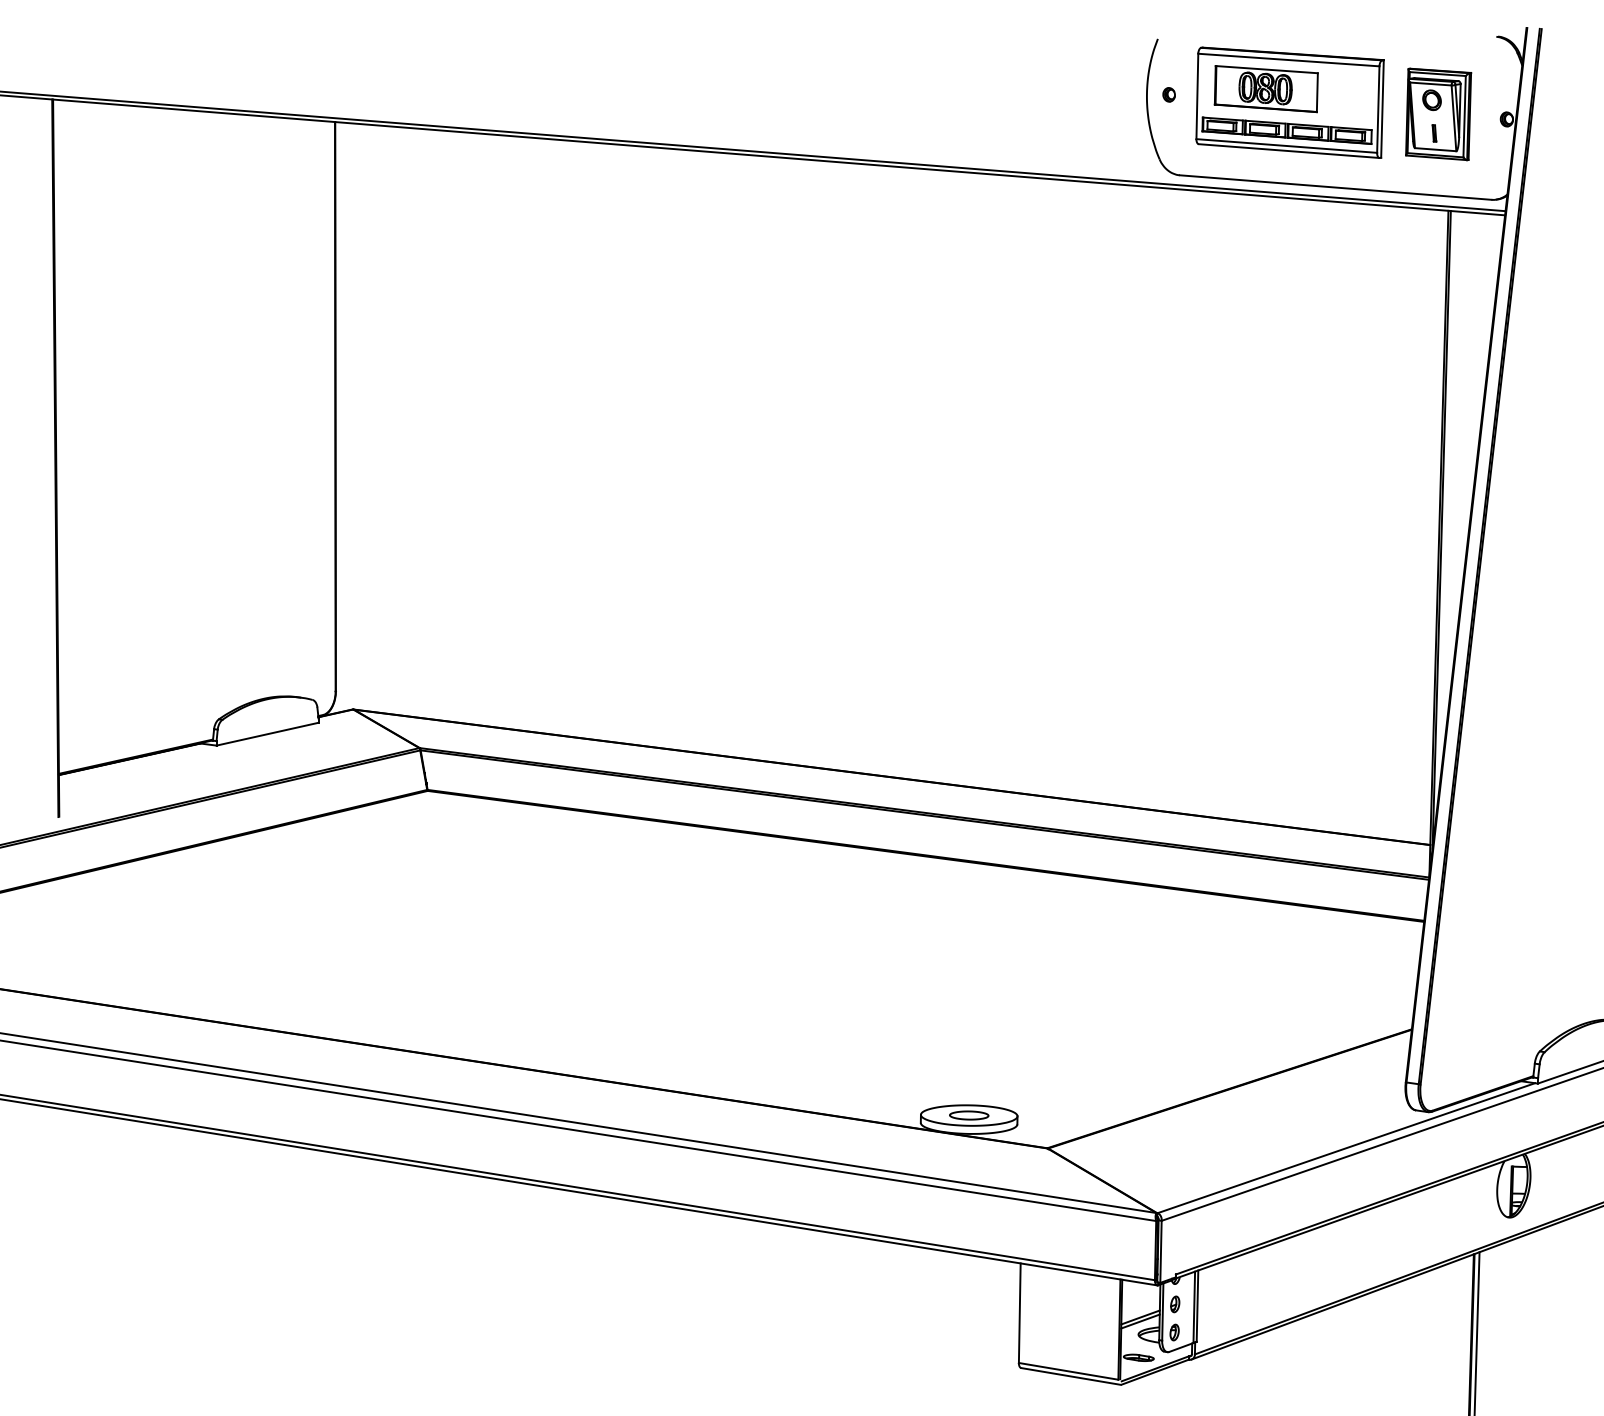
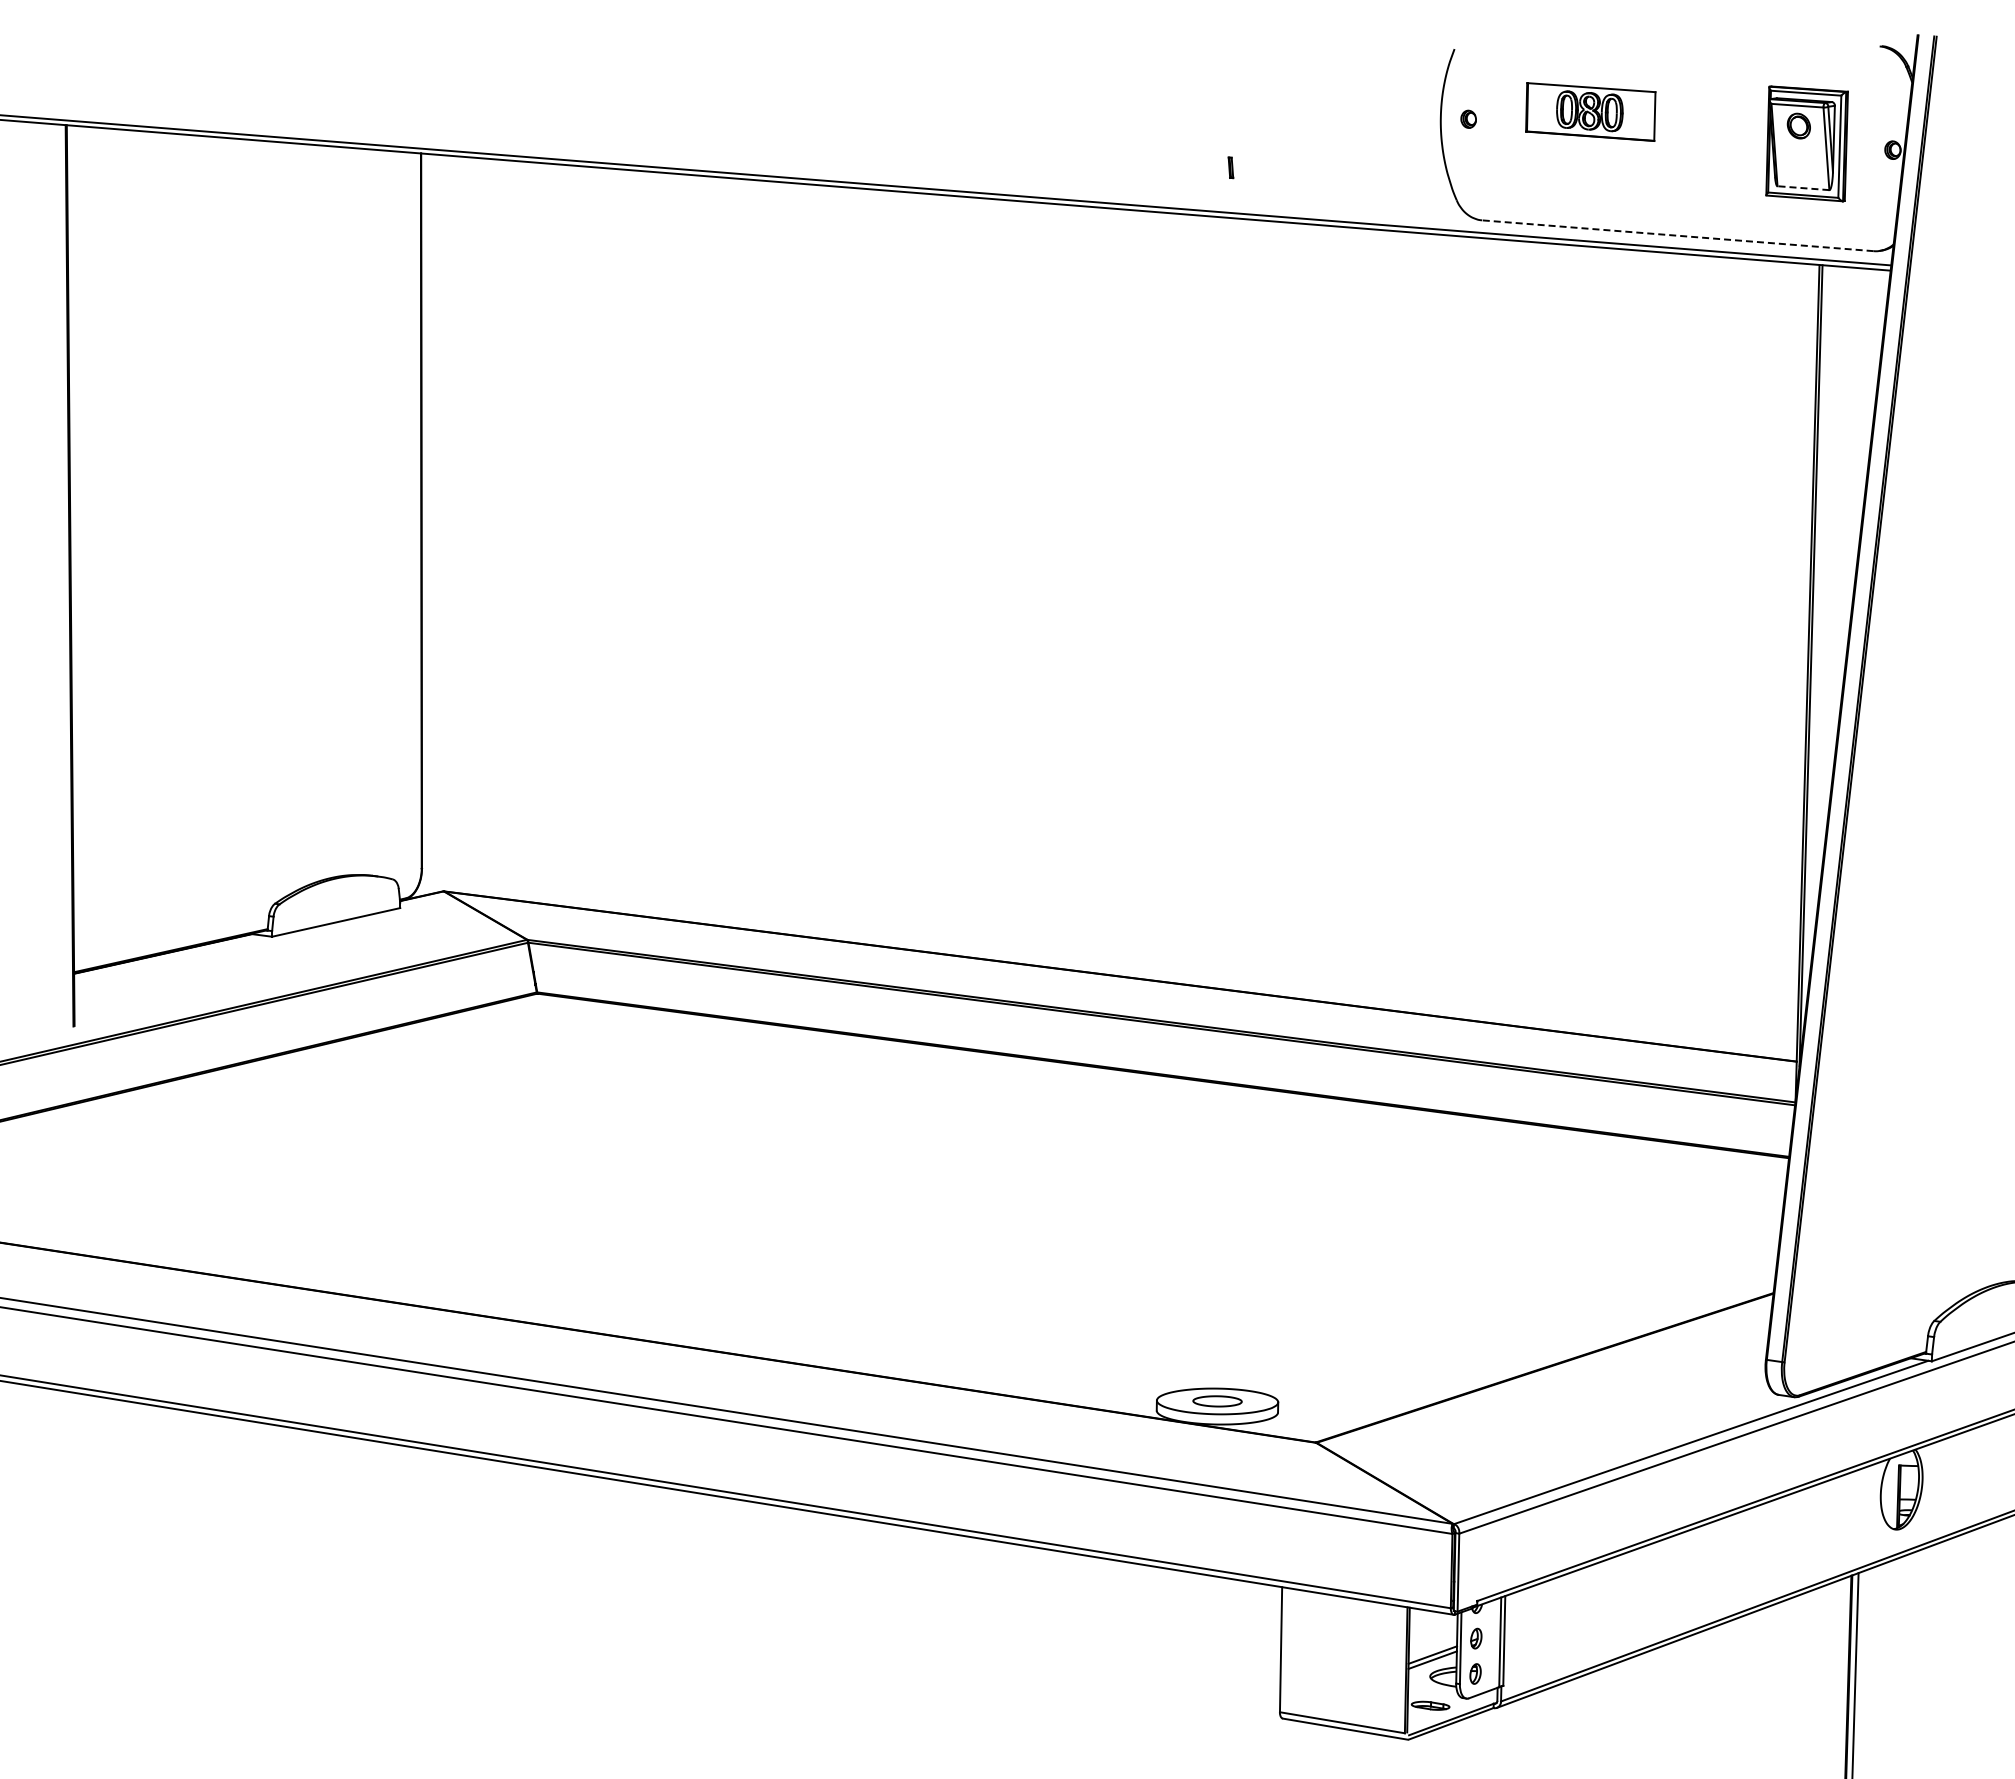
part: (1290, 102) -> (1620, 129), removed
part: (1434, 133) -> (1230, 167), moved
line: (1434, 149) -> (1802, 188), solid -> dashed
line: (1335, 187) -> (1677, 235), solid -> dashed

